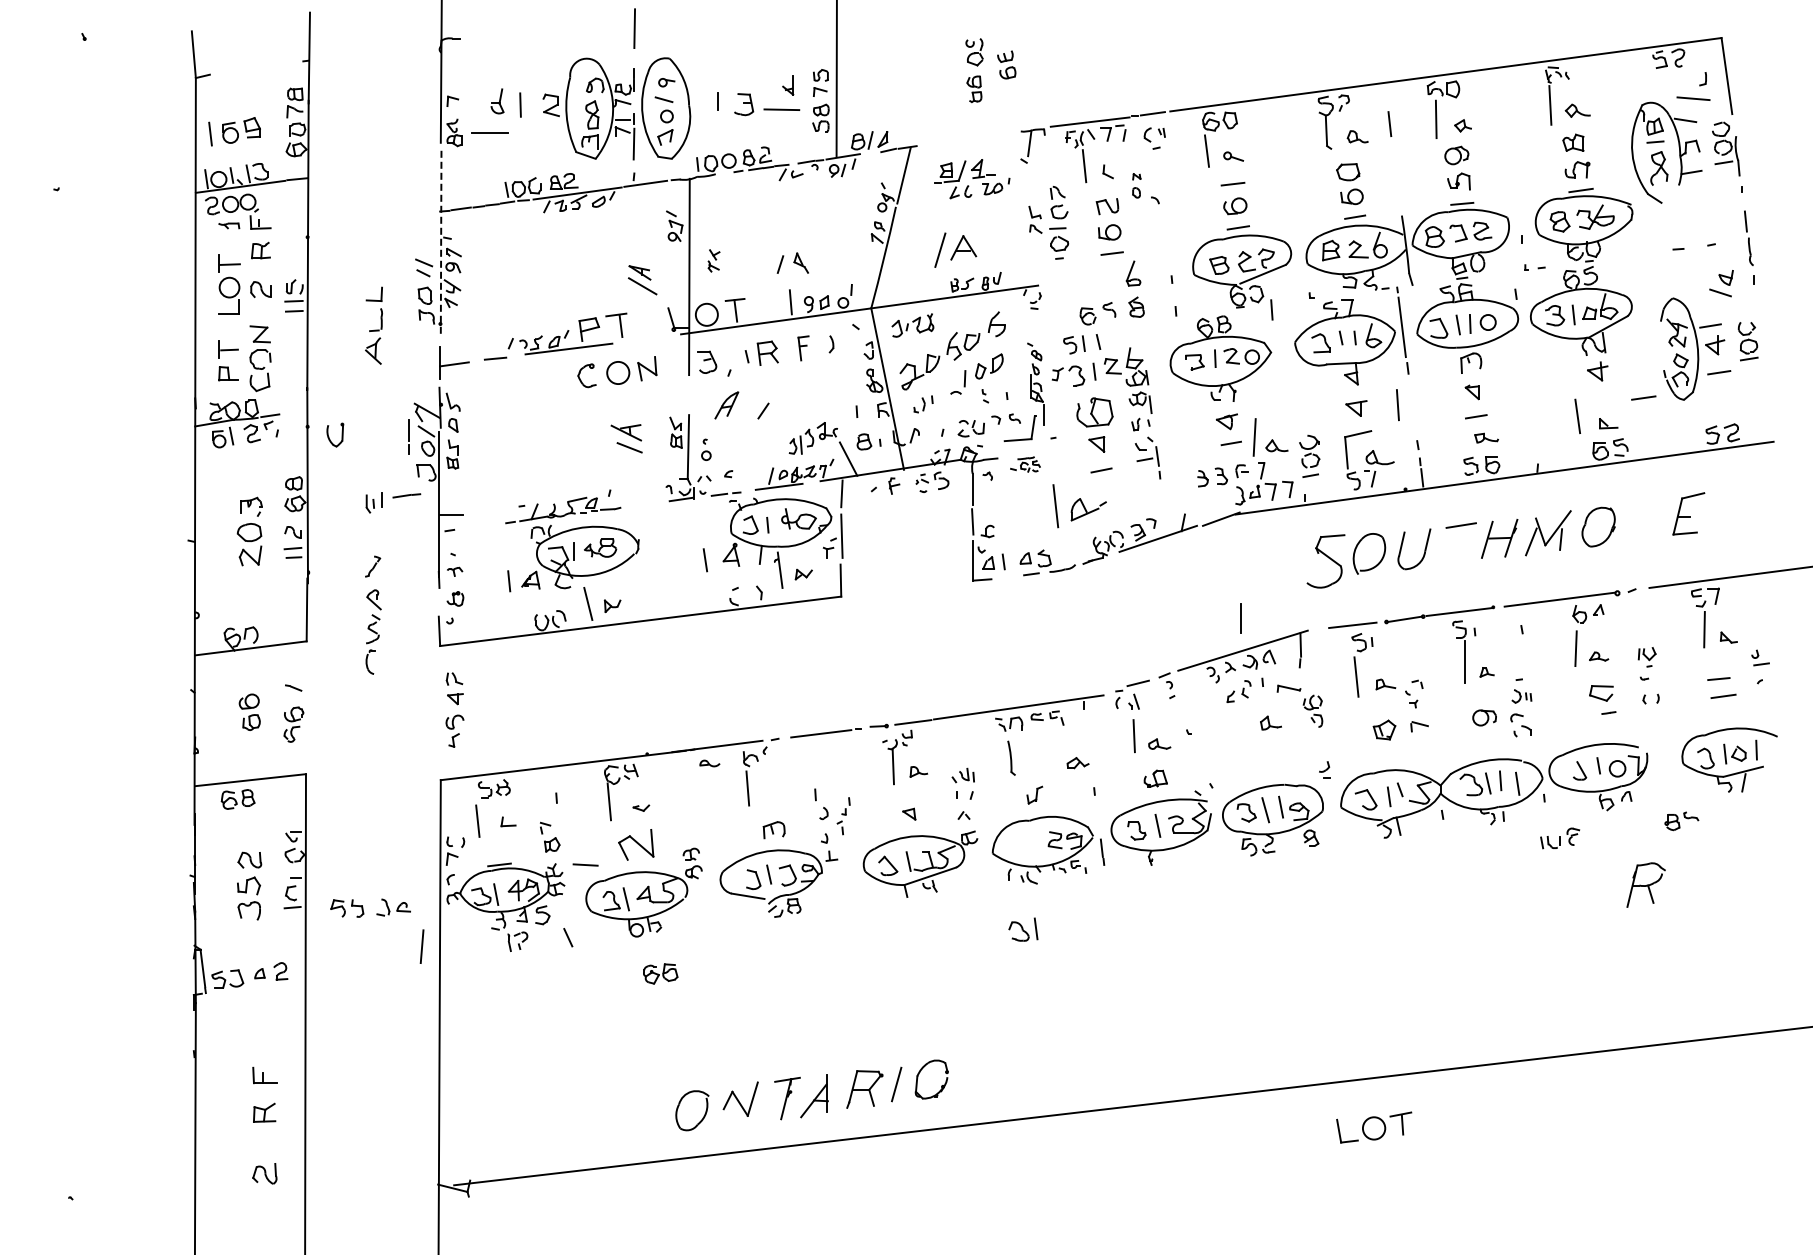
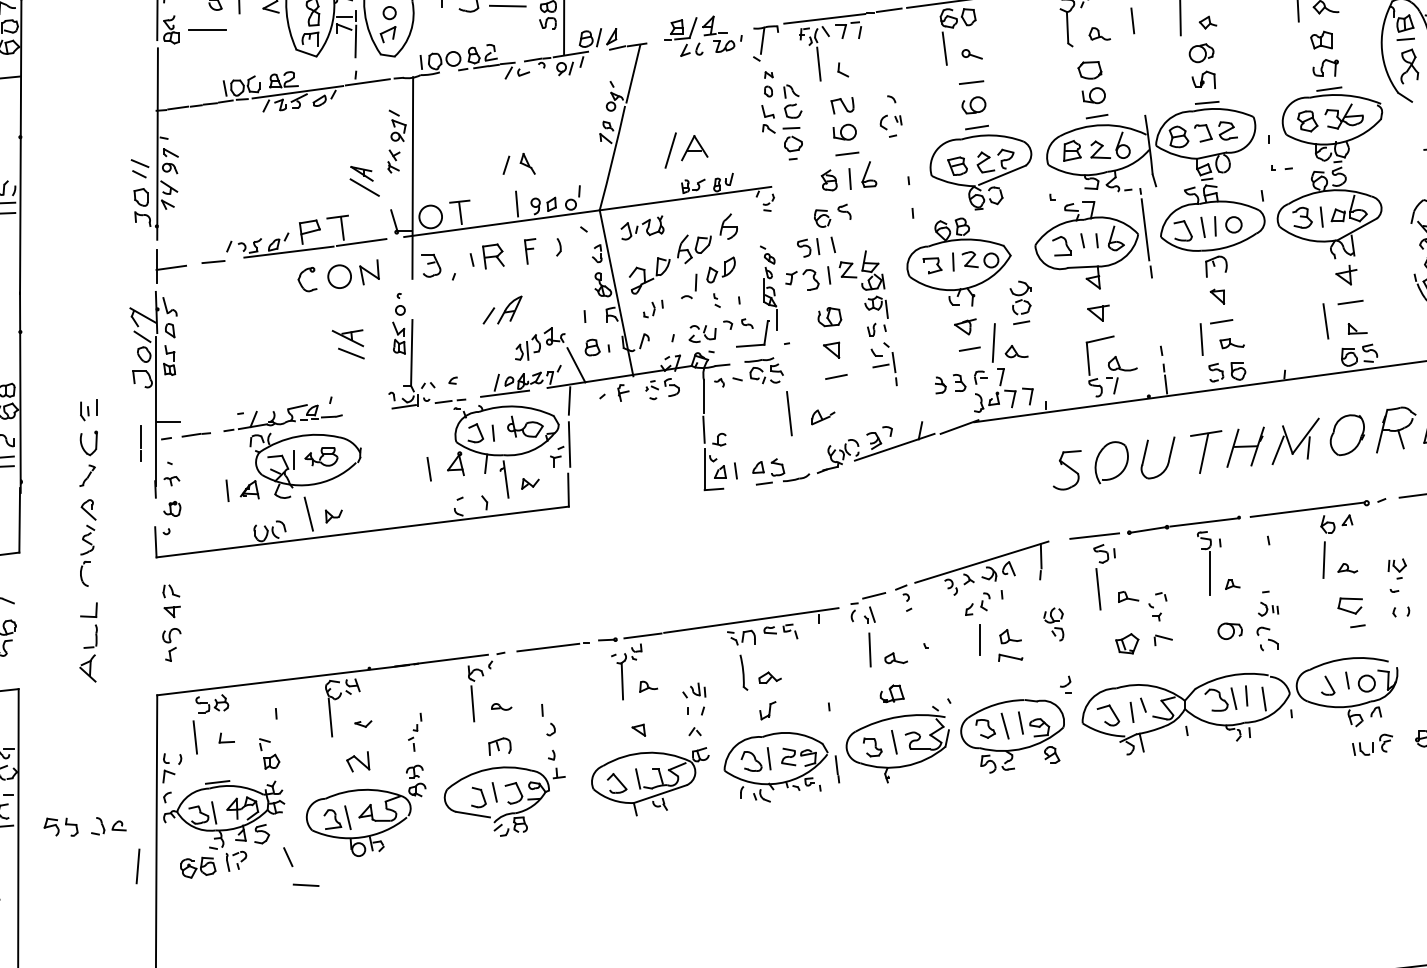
part: (1154, 138) -> (890, 126), moved
part: (972, 179) -> (703, 36), moved
part: (1136, 185) -> (768, 84), moved
line: (441, 244) -> (157, 144), dashed -> solid
part: (713, 260) -> (393, 161), moved
part: (1136, 306) -> (829, 179), moved
line: (1271, 309) -> (849, 178), moved
part: (373, 325) -> (88, 642), moved
line: (639, 339) -> (361, 242), added
line: (1643, 397) -> (1350, 301), moved
part: (726, 405) -> (509, 310), moved
line: (1397, 405) -> (1201, 339), moved
part: (1095, 411) -> (830, 316), size x0.62
part: (335, 434) -> (89, 442), moved
line: (408, 436) -> (140, 442), moved
part: (706, 449) -> (400, 303), moved
part: (1309, 455) -> (1020, 301), moved
part: (1025, 464) -> (758, 370), size x1.67
line: (406, 495) -> (195, 434), moved
part: (1088, 509) -> (823, 417), size x0.62
line: (1459, 544) -> (1204, 453), added
part: (1325, 560) -> (1066, 469), size x0.71
line: (1240, 618) -> (979, 640), moved
part: (1288, 688) -> (1010, 657), moved
part: (709, 763) -> (501, 706), moved
part: (1077, 763) -> (769, 678), moved
part: (843, 816) -> (414, 732), moved
part: (1560, 838) -> (1372, 744), moved
part: (636, 844) -> (358, 761), size x0.62
line: (585, 864) -> (305, 884), moved
part: (1645, 884) -> (1395, 429), moved
part: (1023, 929) -> (756, 759), moved
part: (660, 973) -> (198, 867), moved

